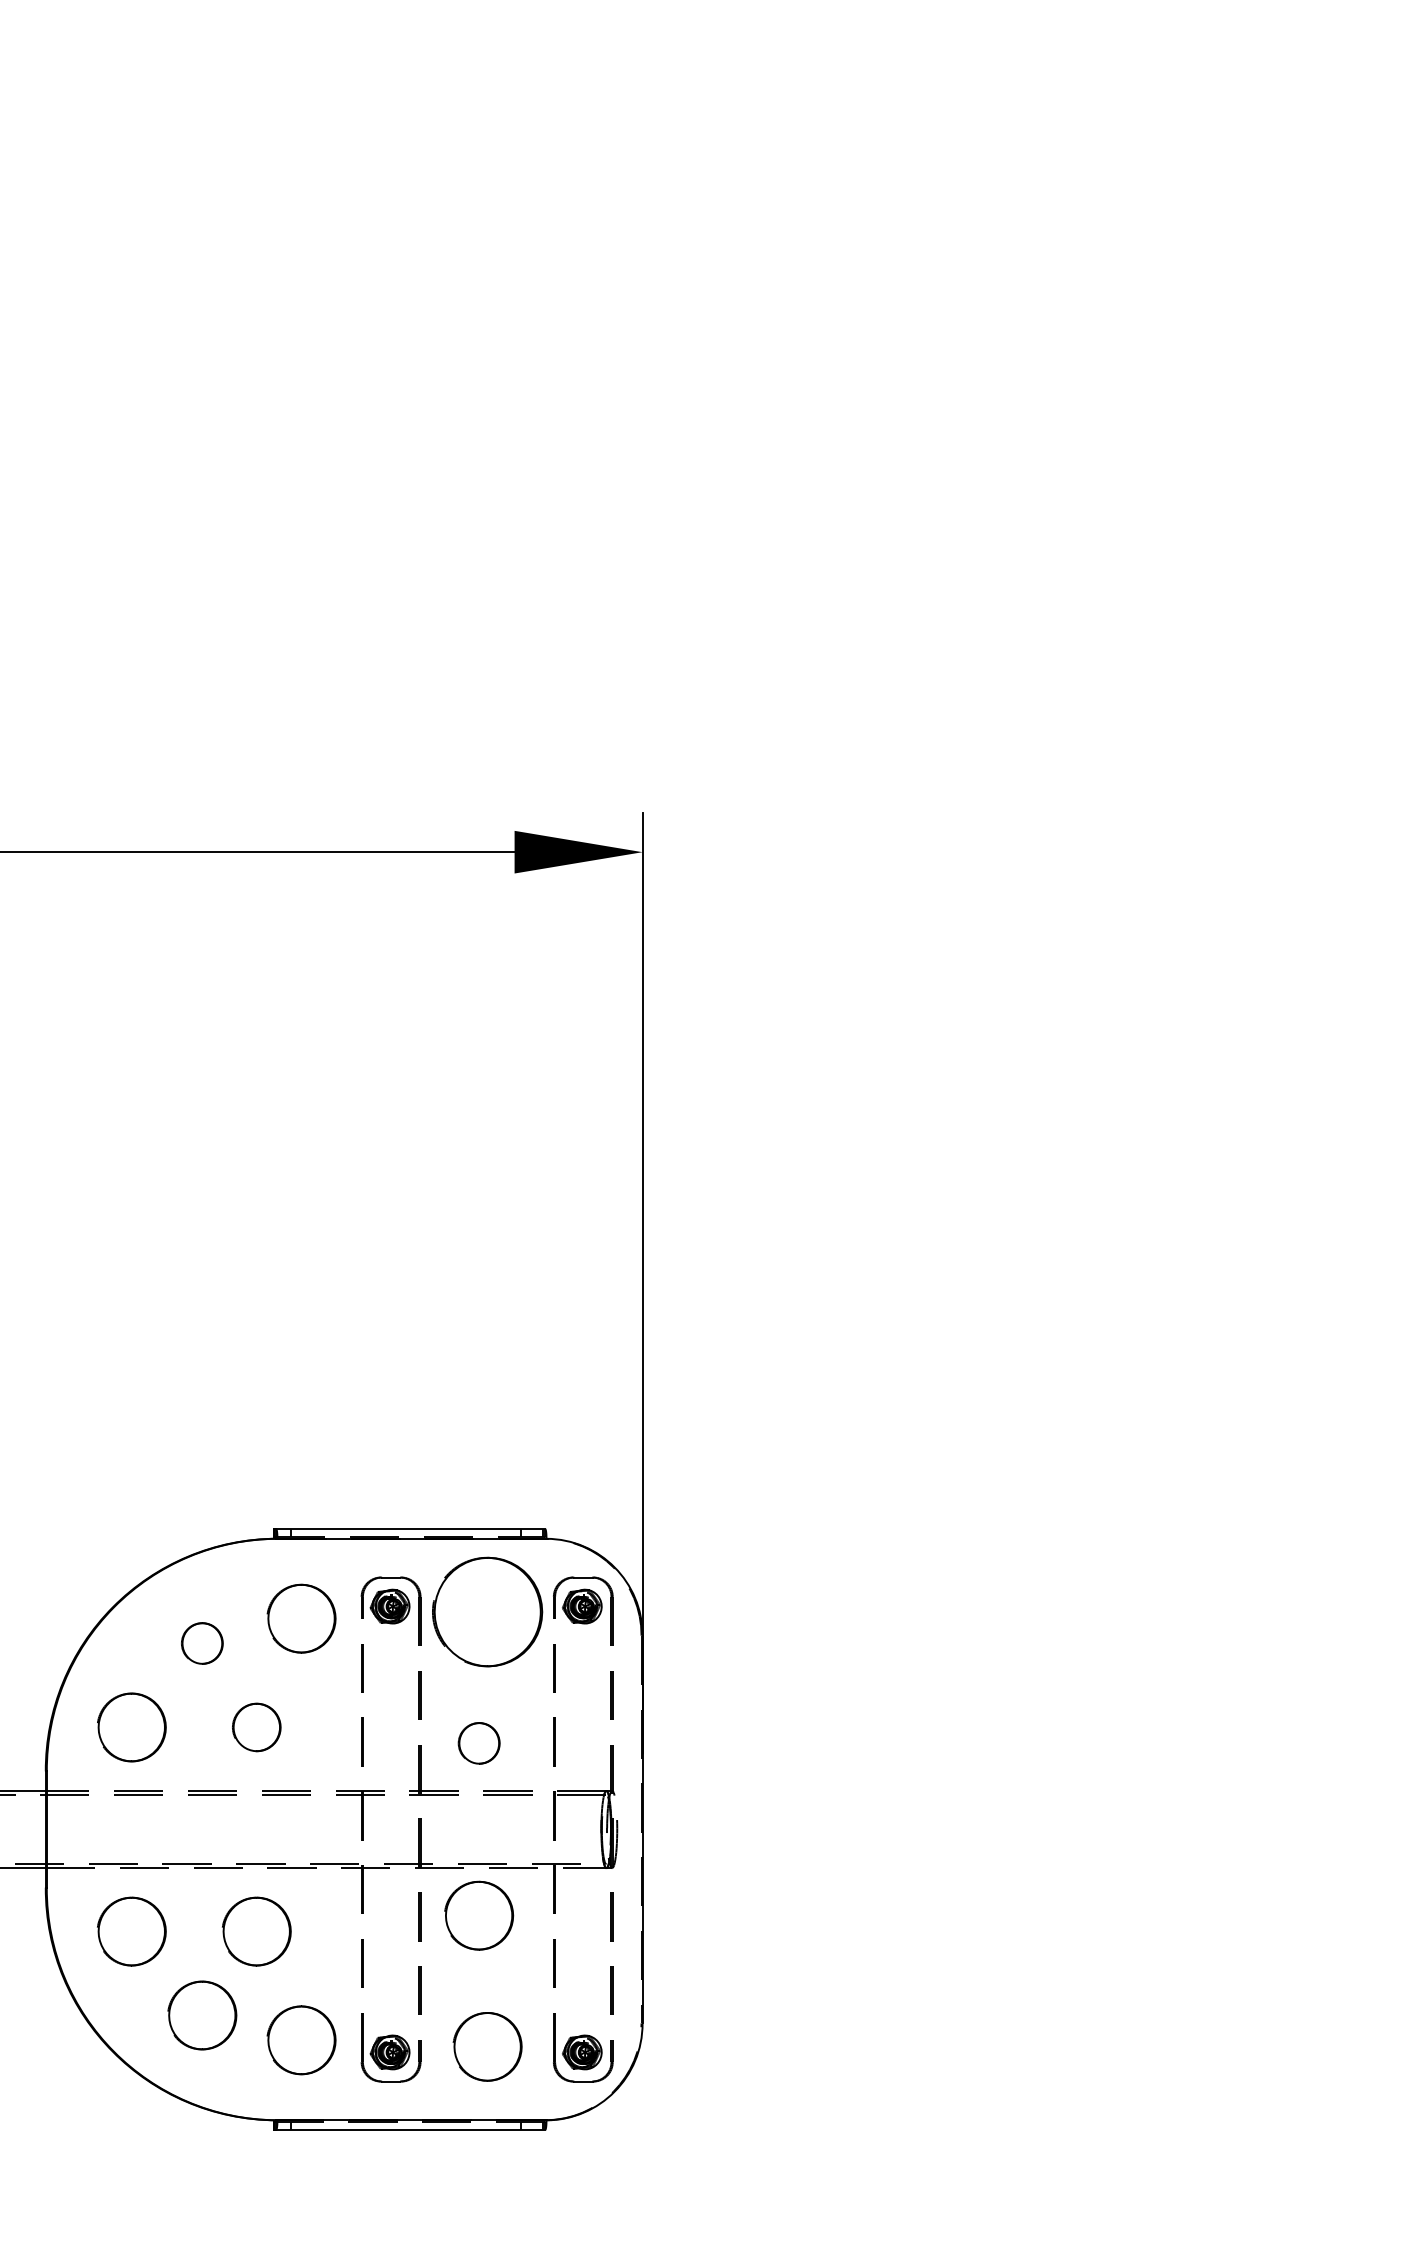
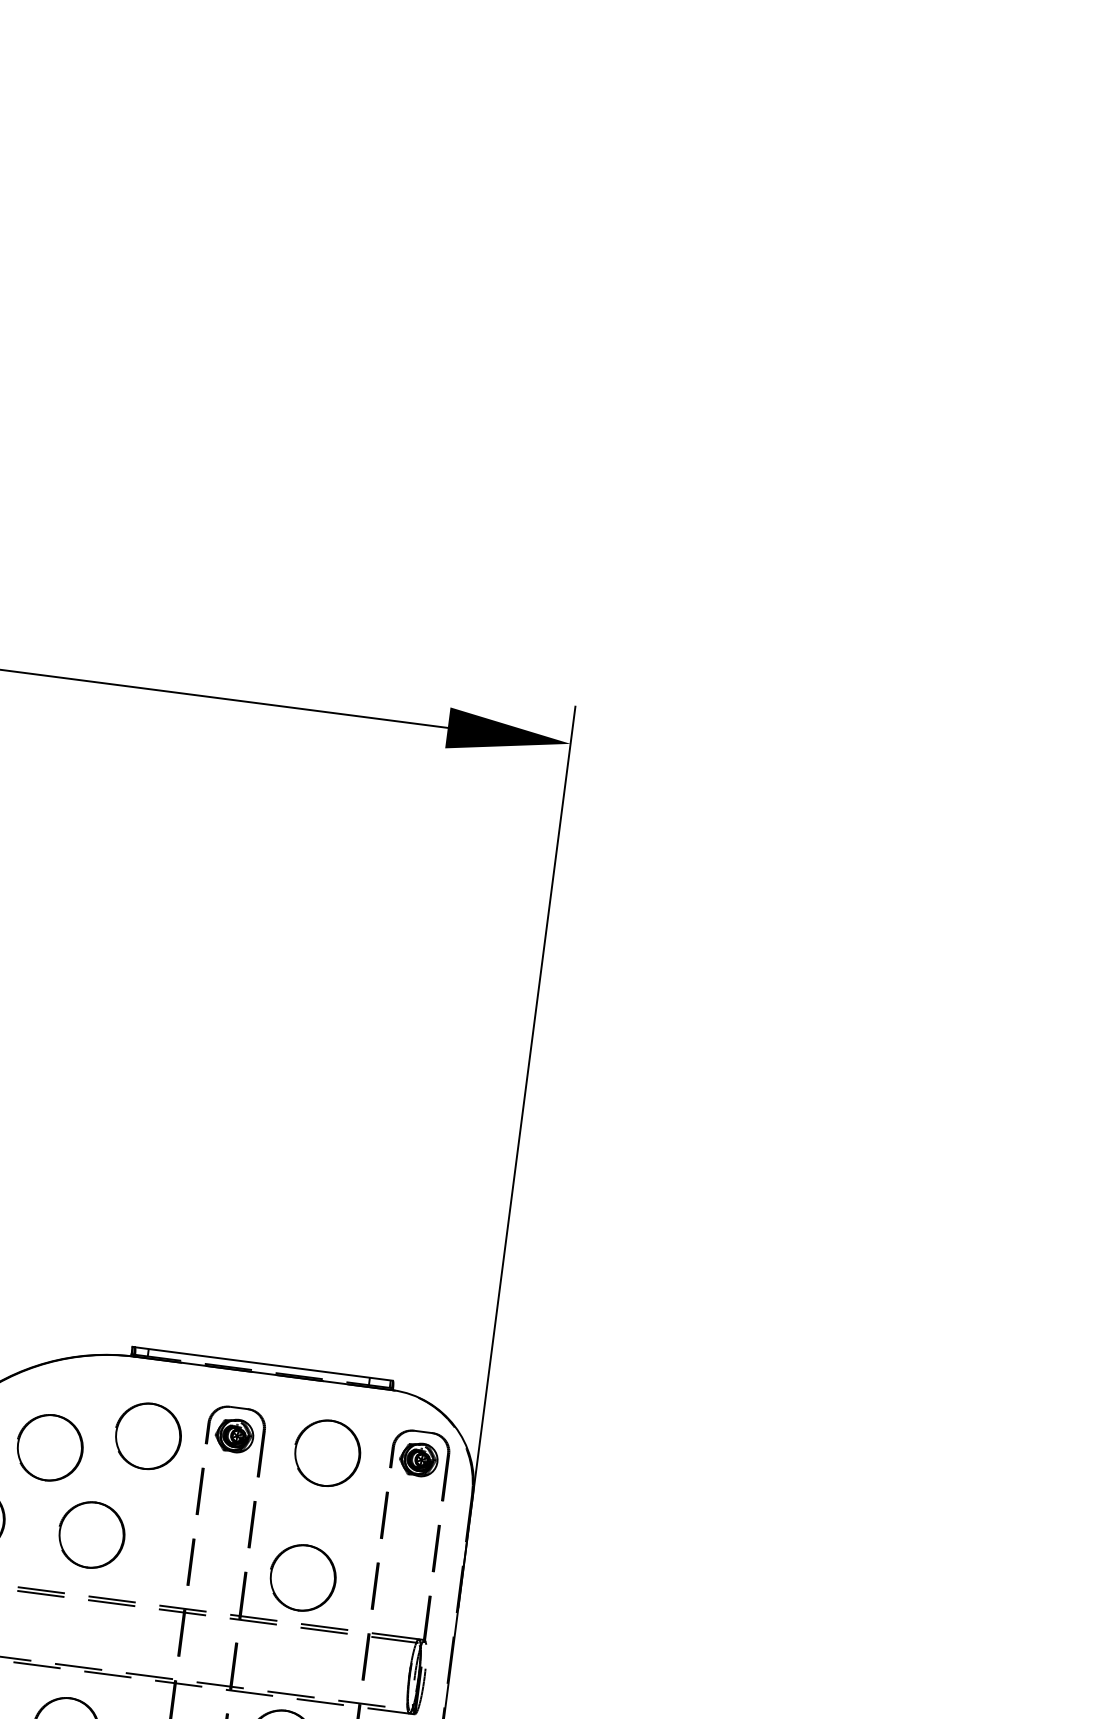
part: (487, 1612) -> (327, 1453), size x0.62
part: (202, 1643) -> (50, 1447), size x1.67
part: (256, 1727) -> (91, 1535), size x1.43
part: (479, 1743) -> (303, 1578), size x1.67

